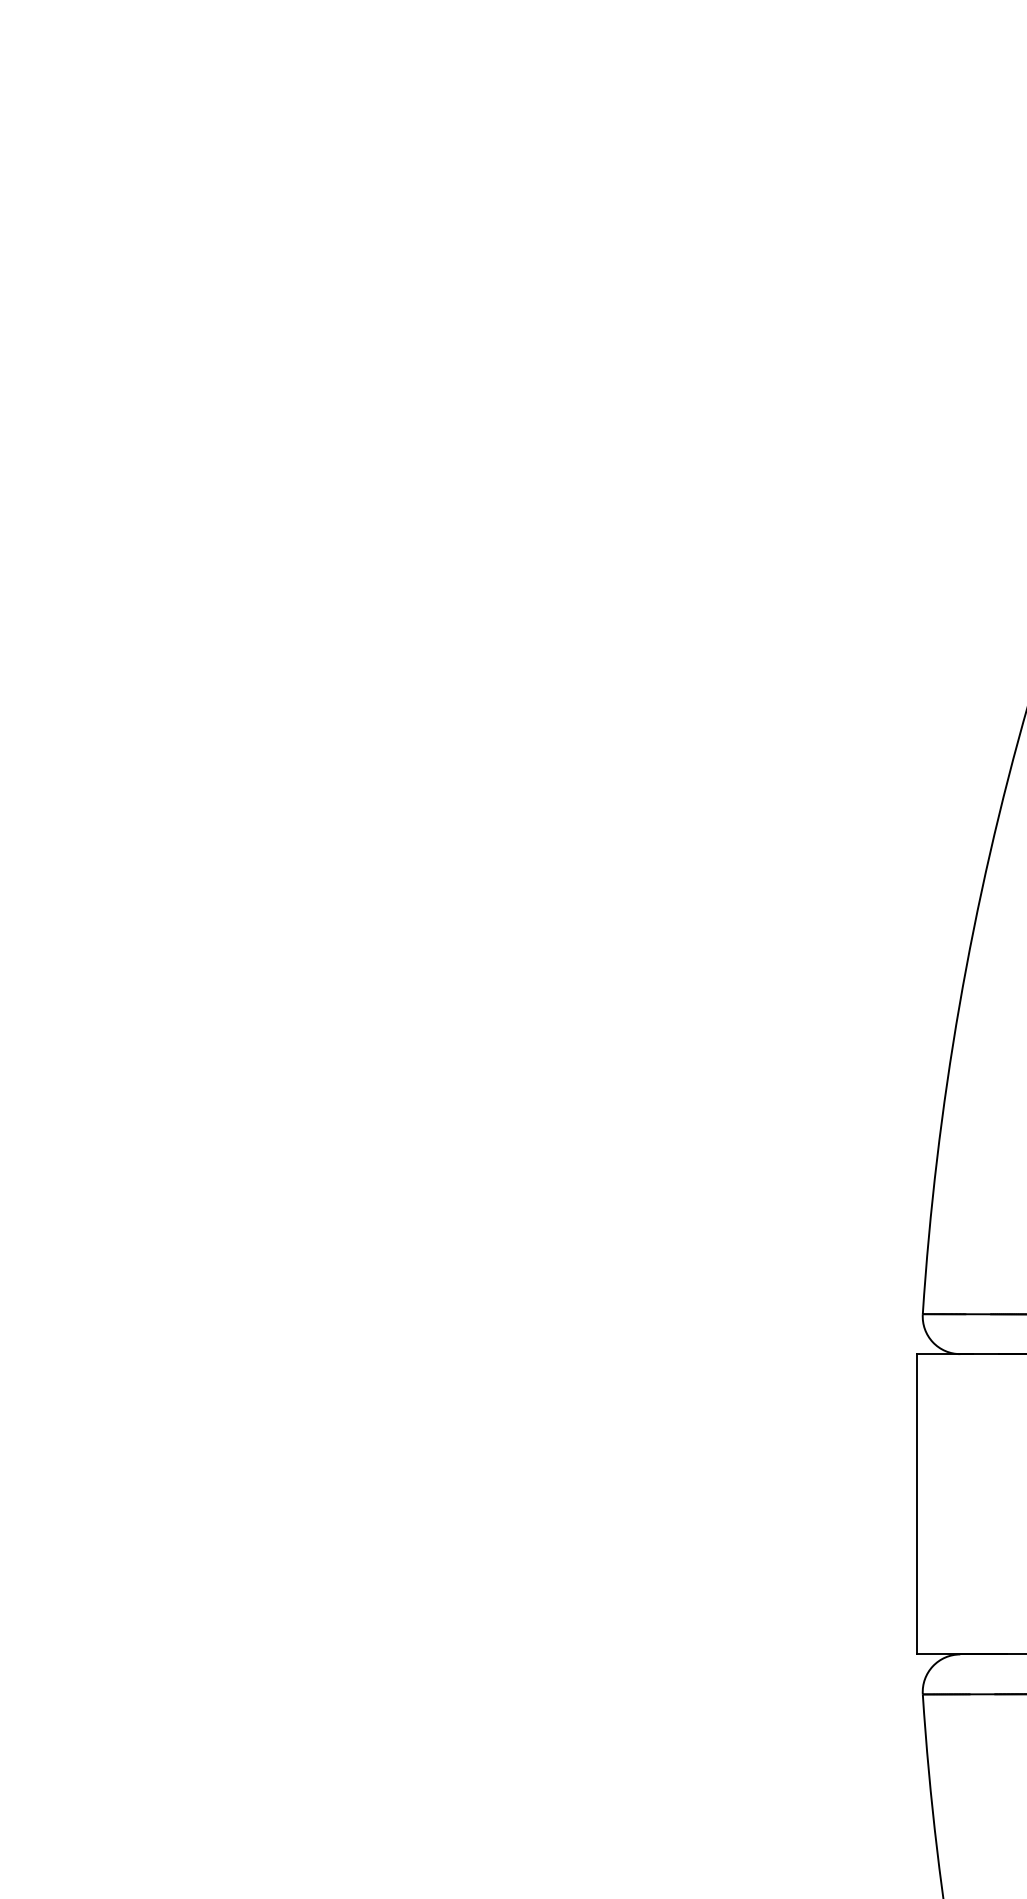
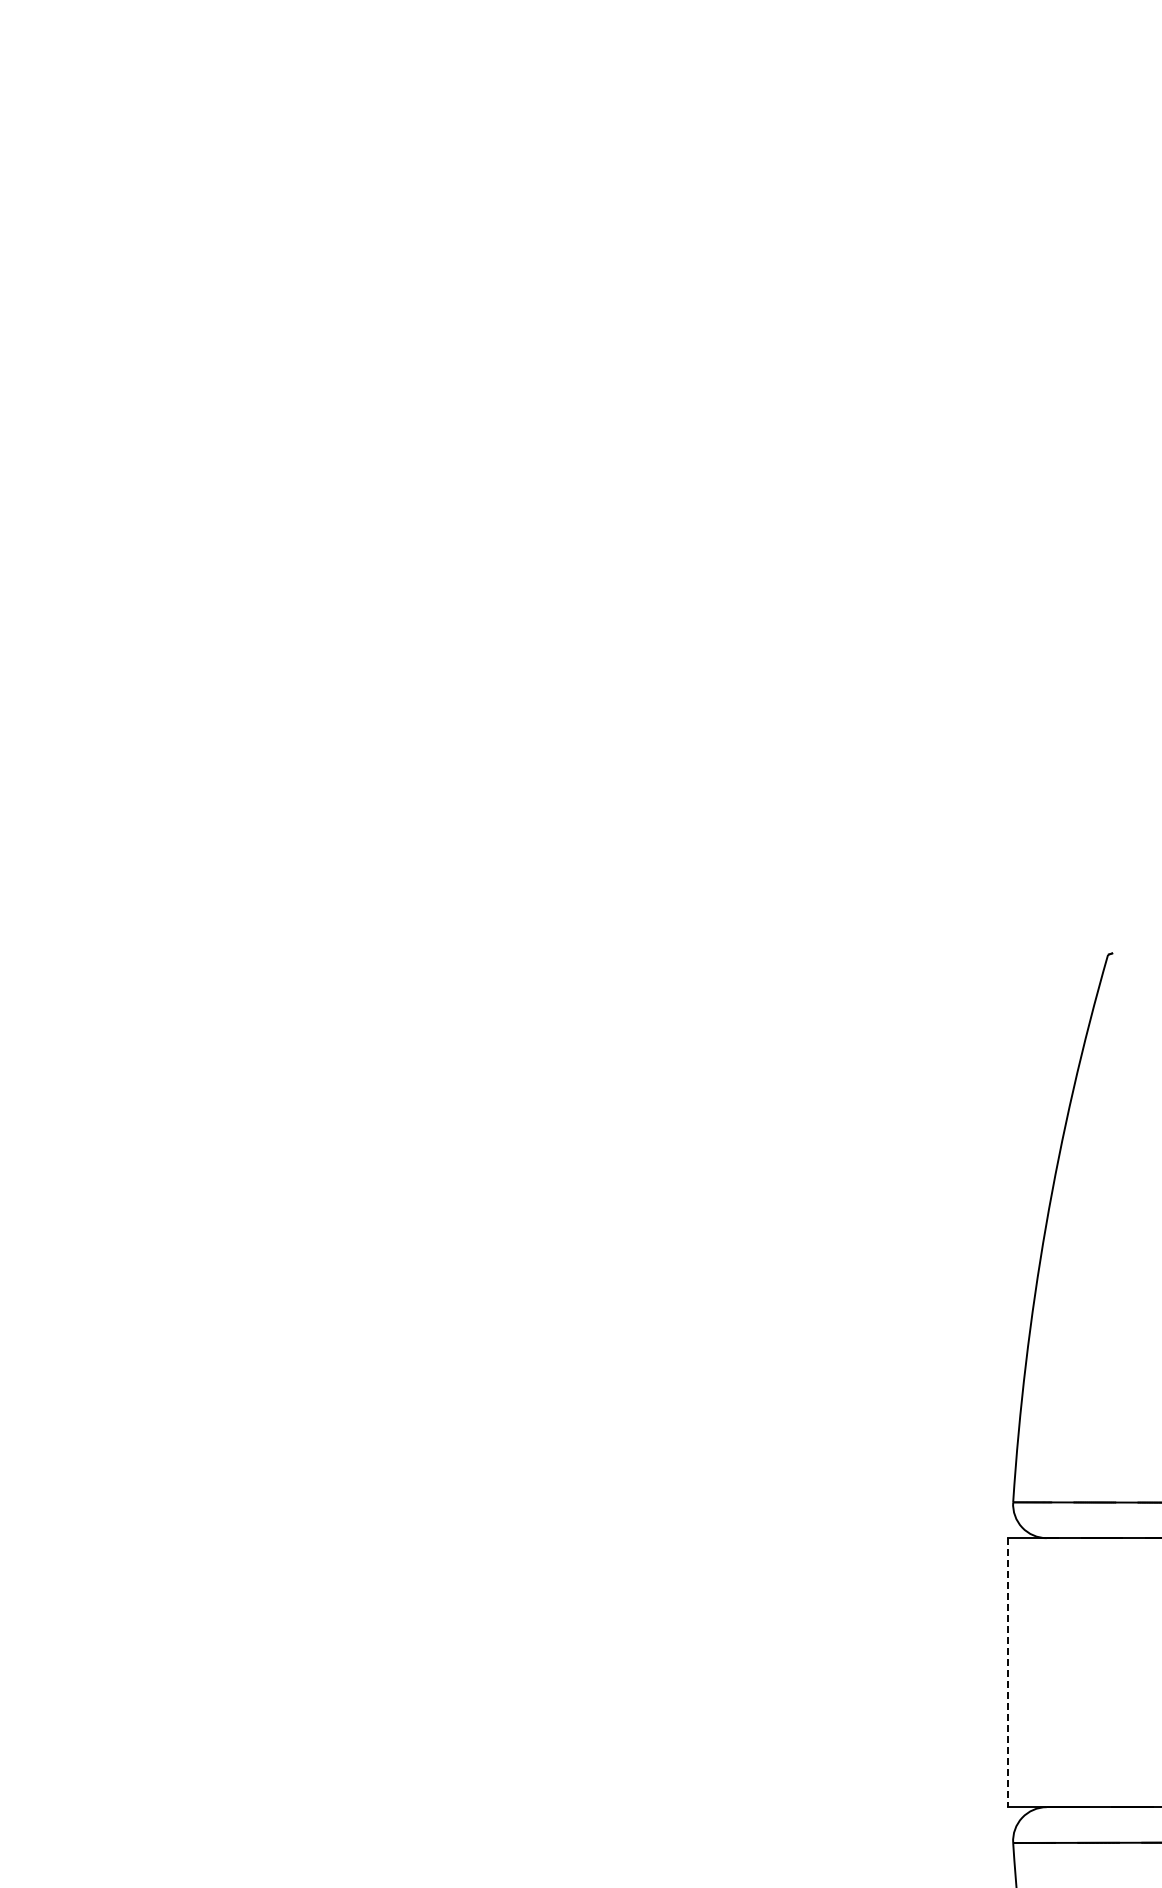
line: (916, 1504) -> (1007, 1672), solid -> dashed

